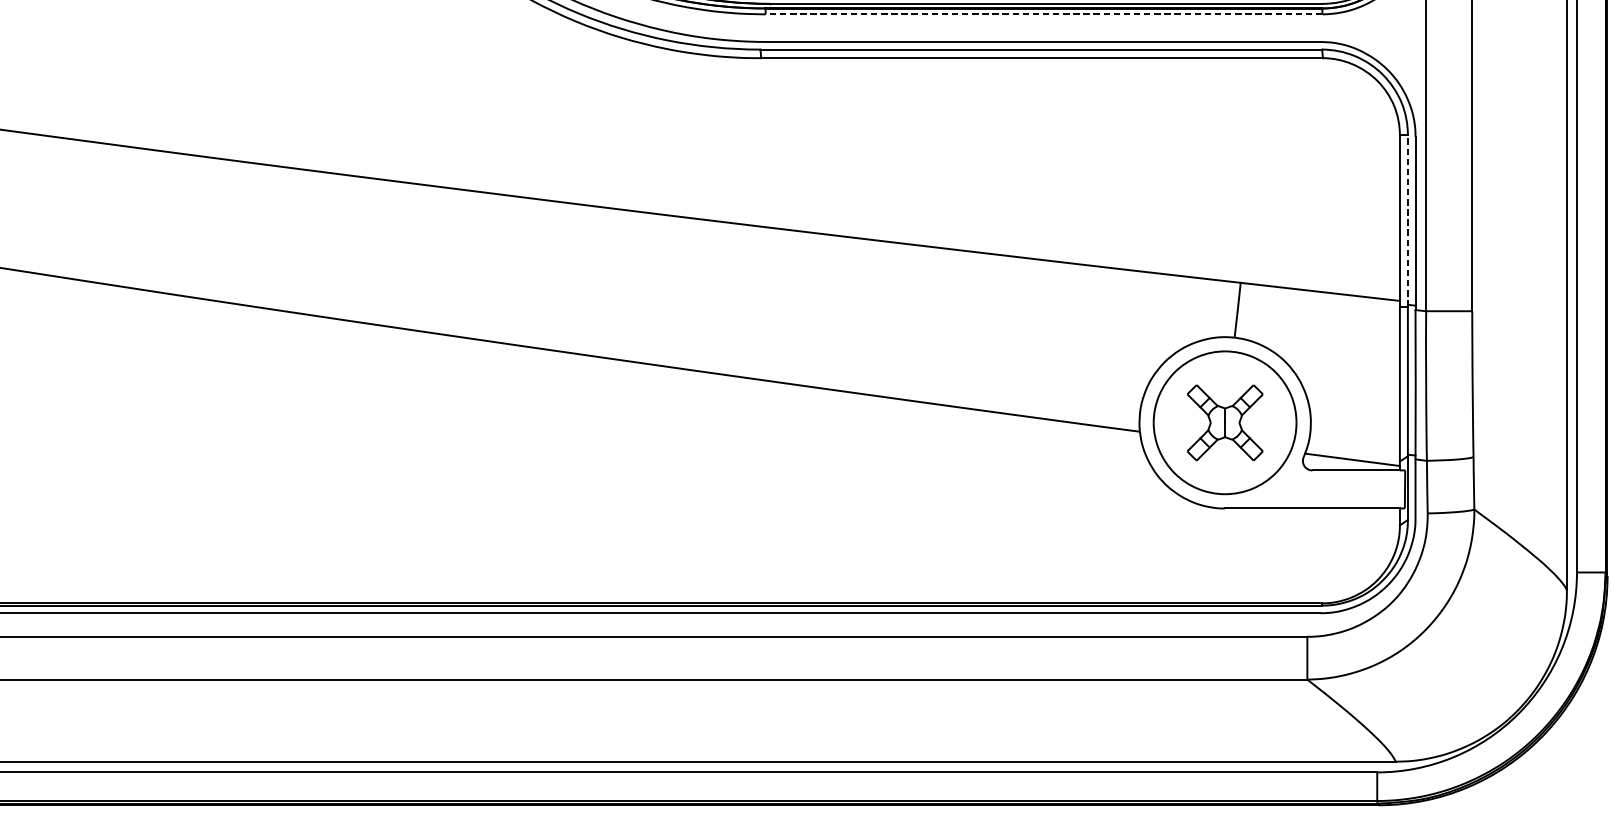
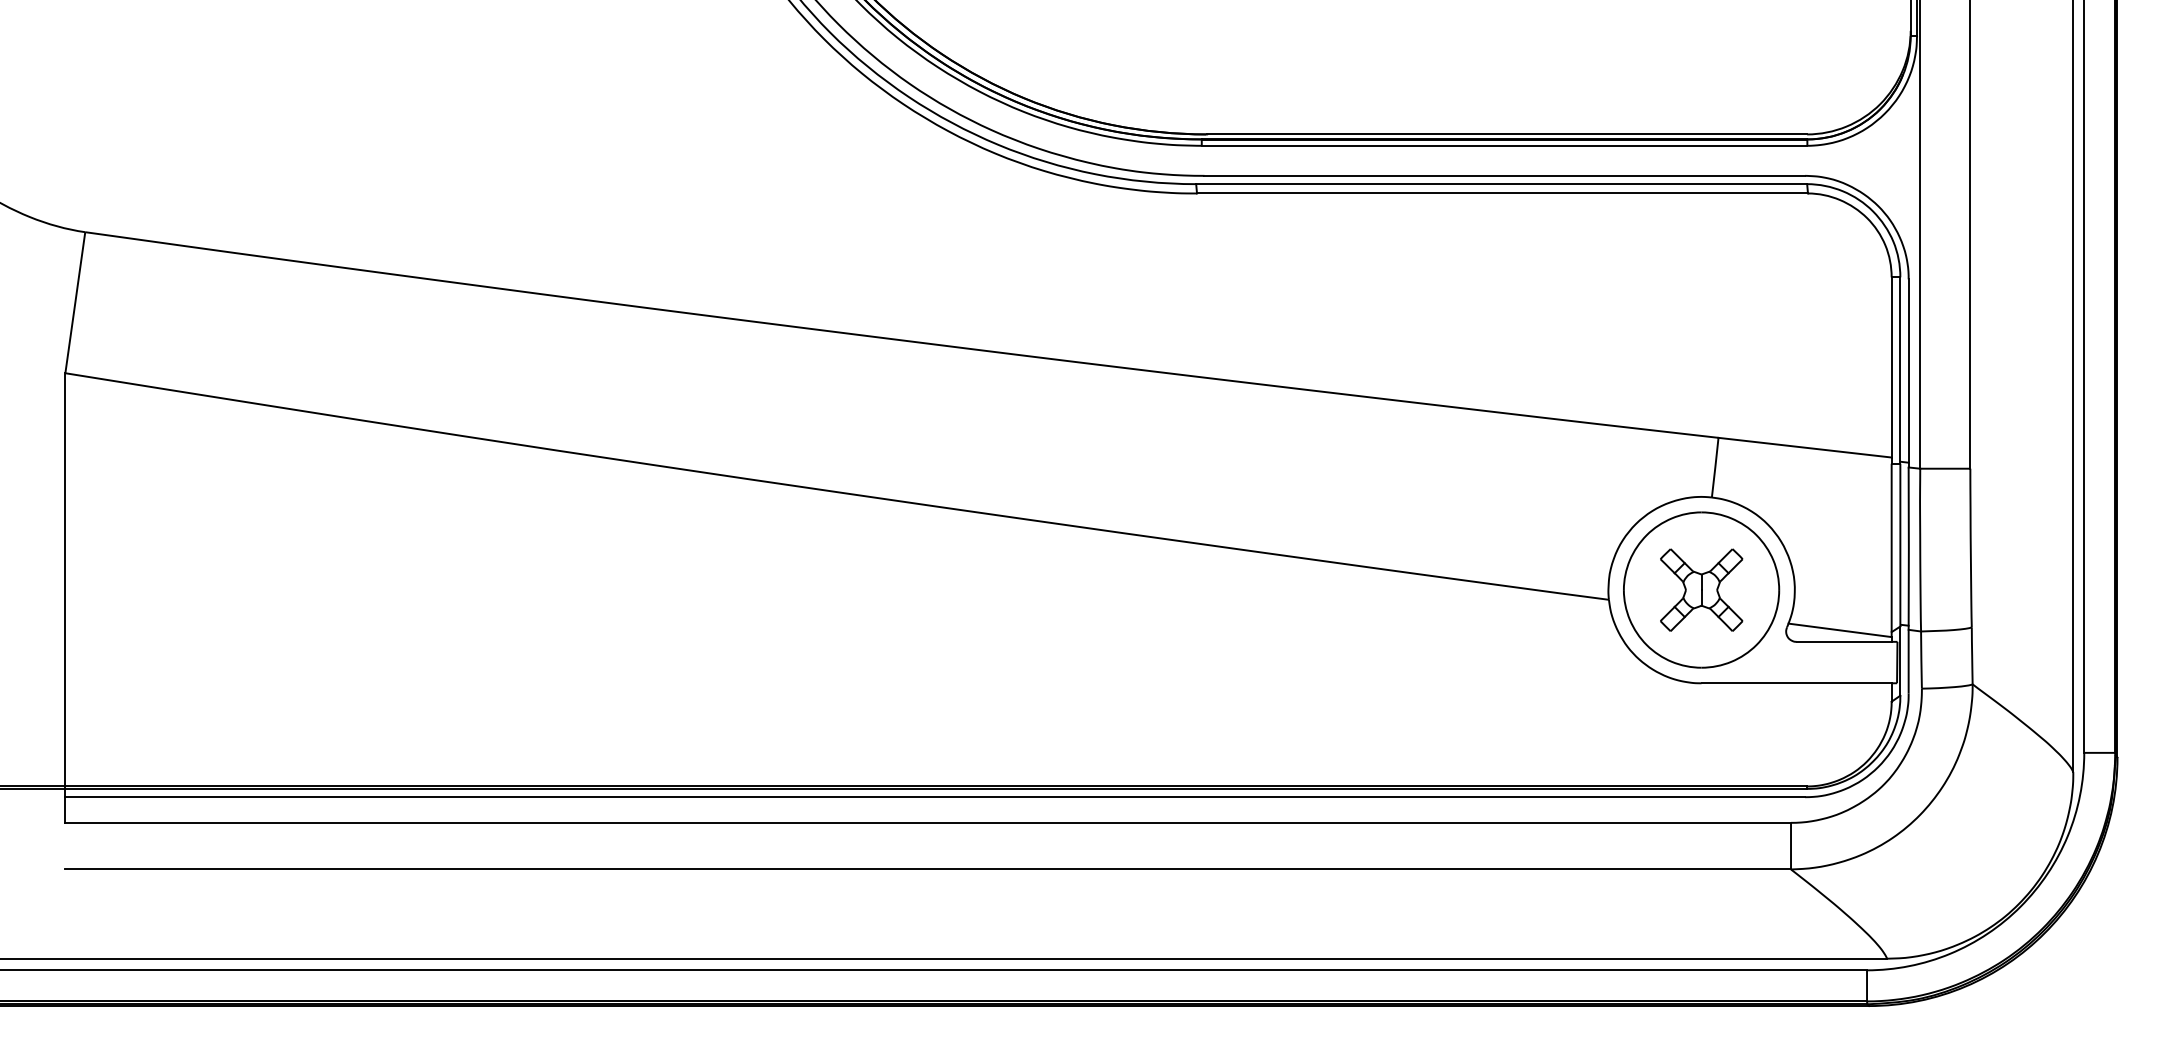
line: (1043, 14) -> (1504, 145), dashed -> solid
line: (1408, 220) -> (1900, 370), dashed -> solid

